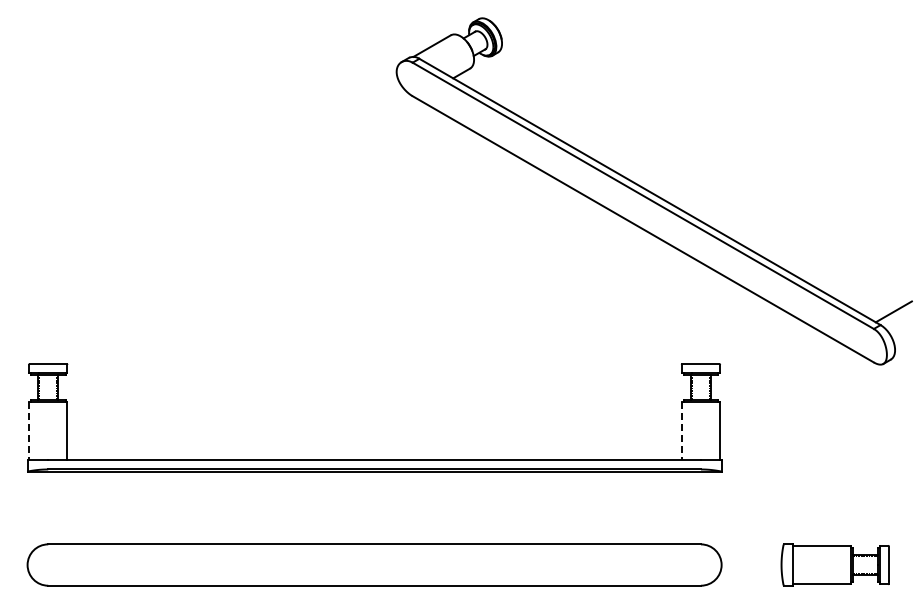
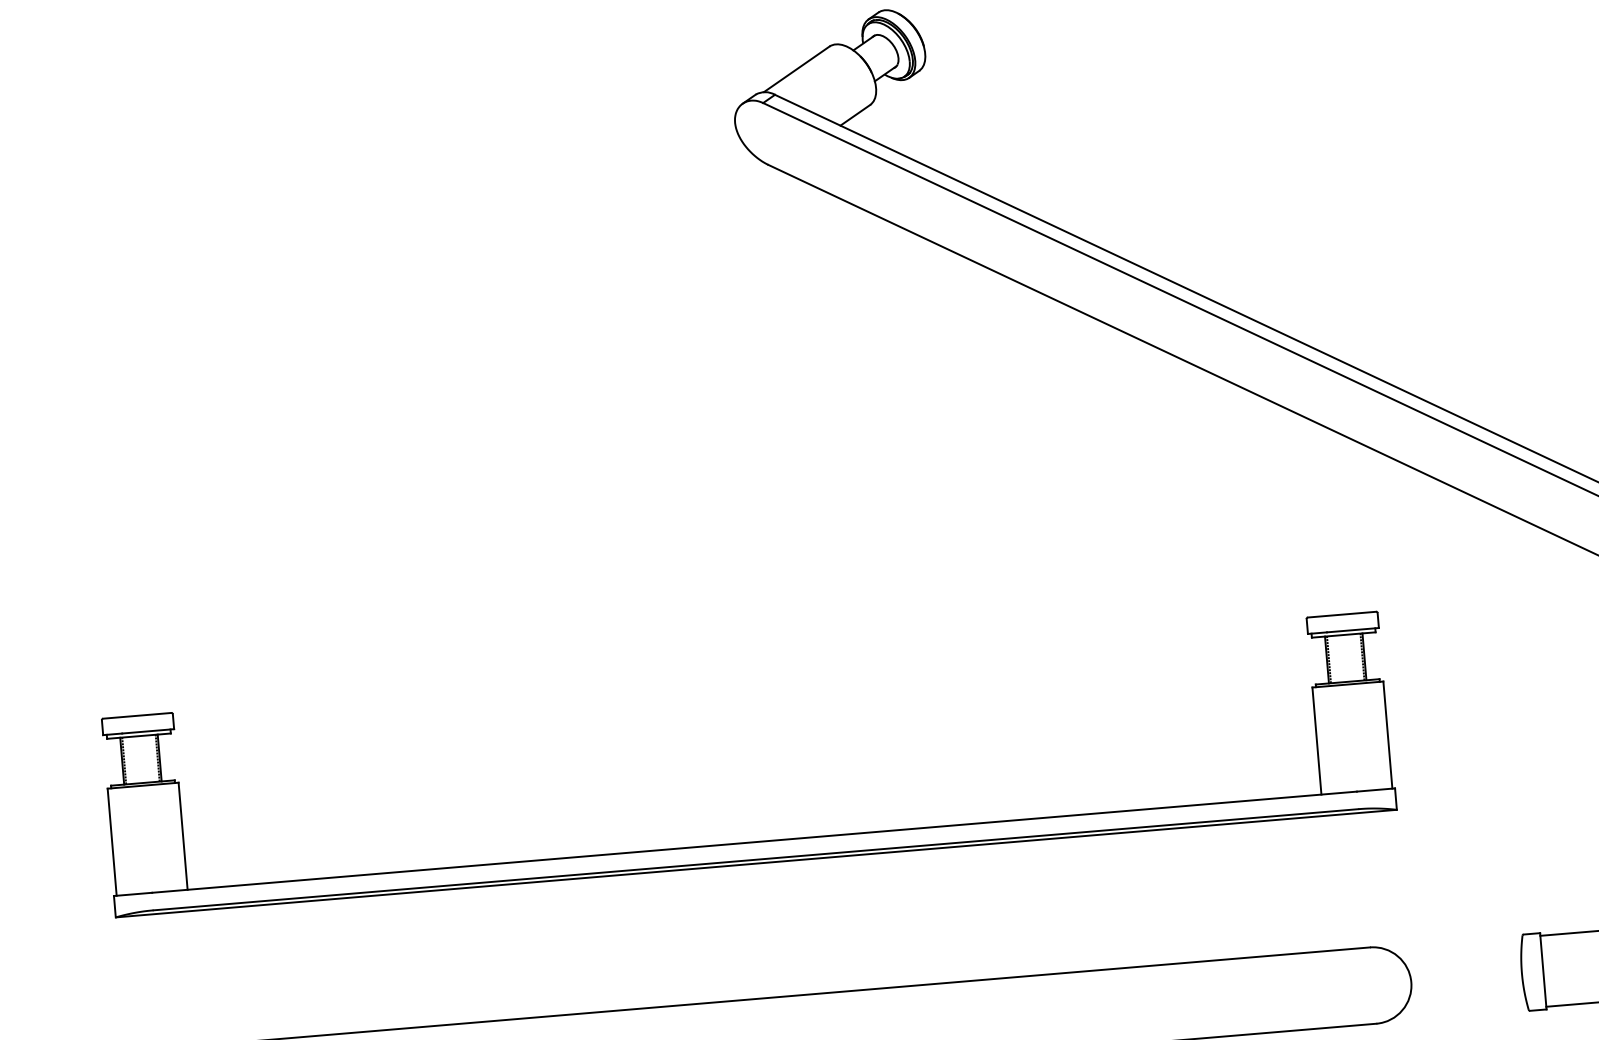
line: (29, 431) -> (113, 843), dashed -> solid
line: (681, 431) -> (1316, 742), dashed -> solid

